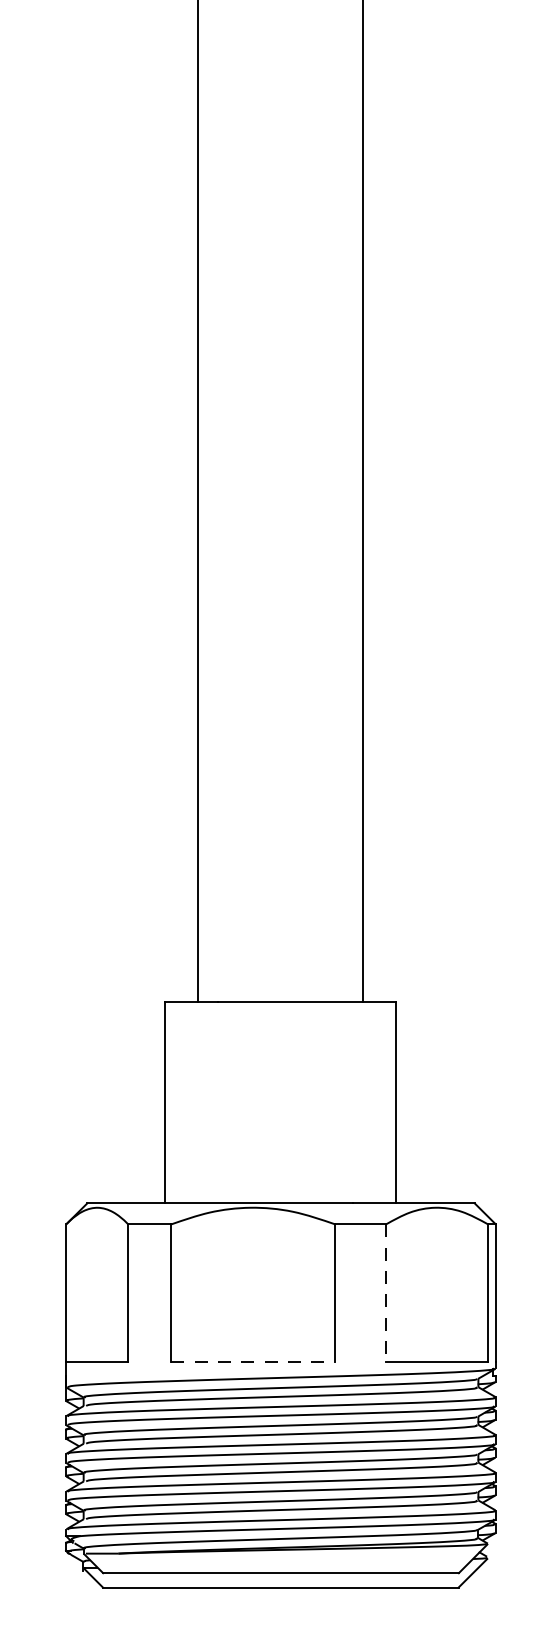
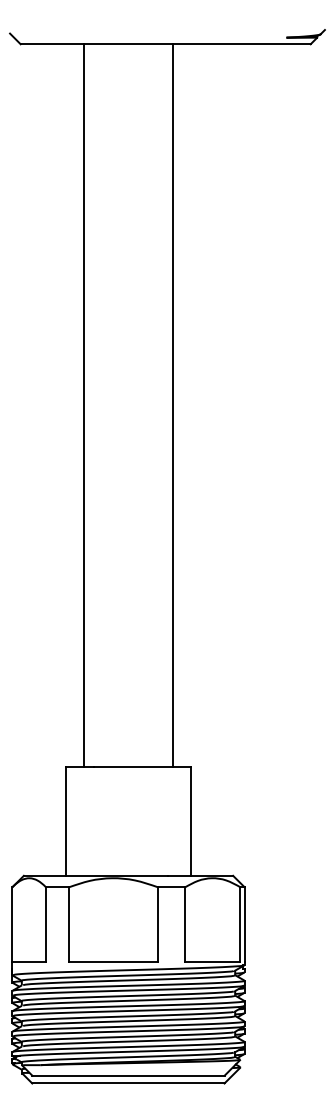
line: (386, 1293) -> (185, 924), dashed -> solid
line: (255, 1361) -> (114, 961), dashed -> solid

